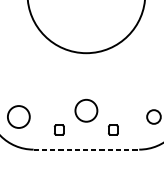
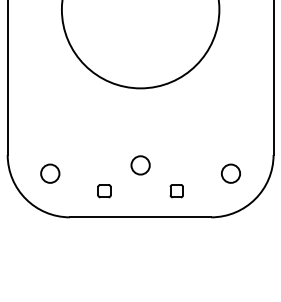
circle: (86, 110) -> (140, 165), size x0.62
circle: (19, 116) -> (50, 173), size x0.62
line: (86, 149) -> (140, 217), dashed -> solid

